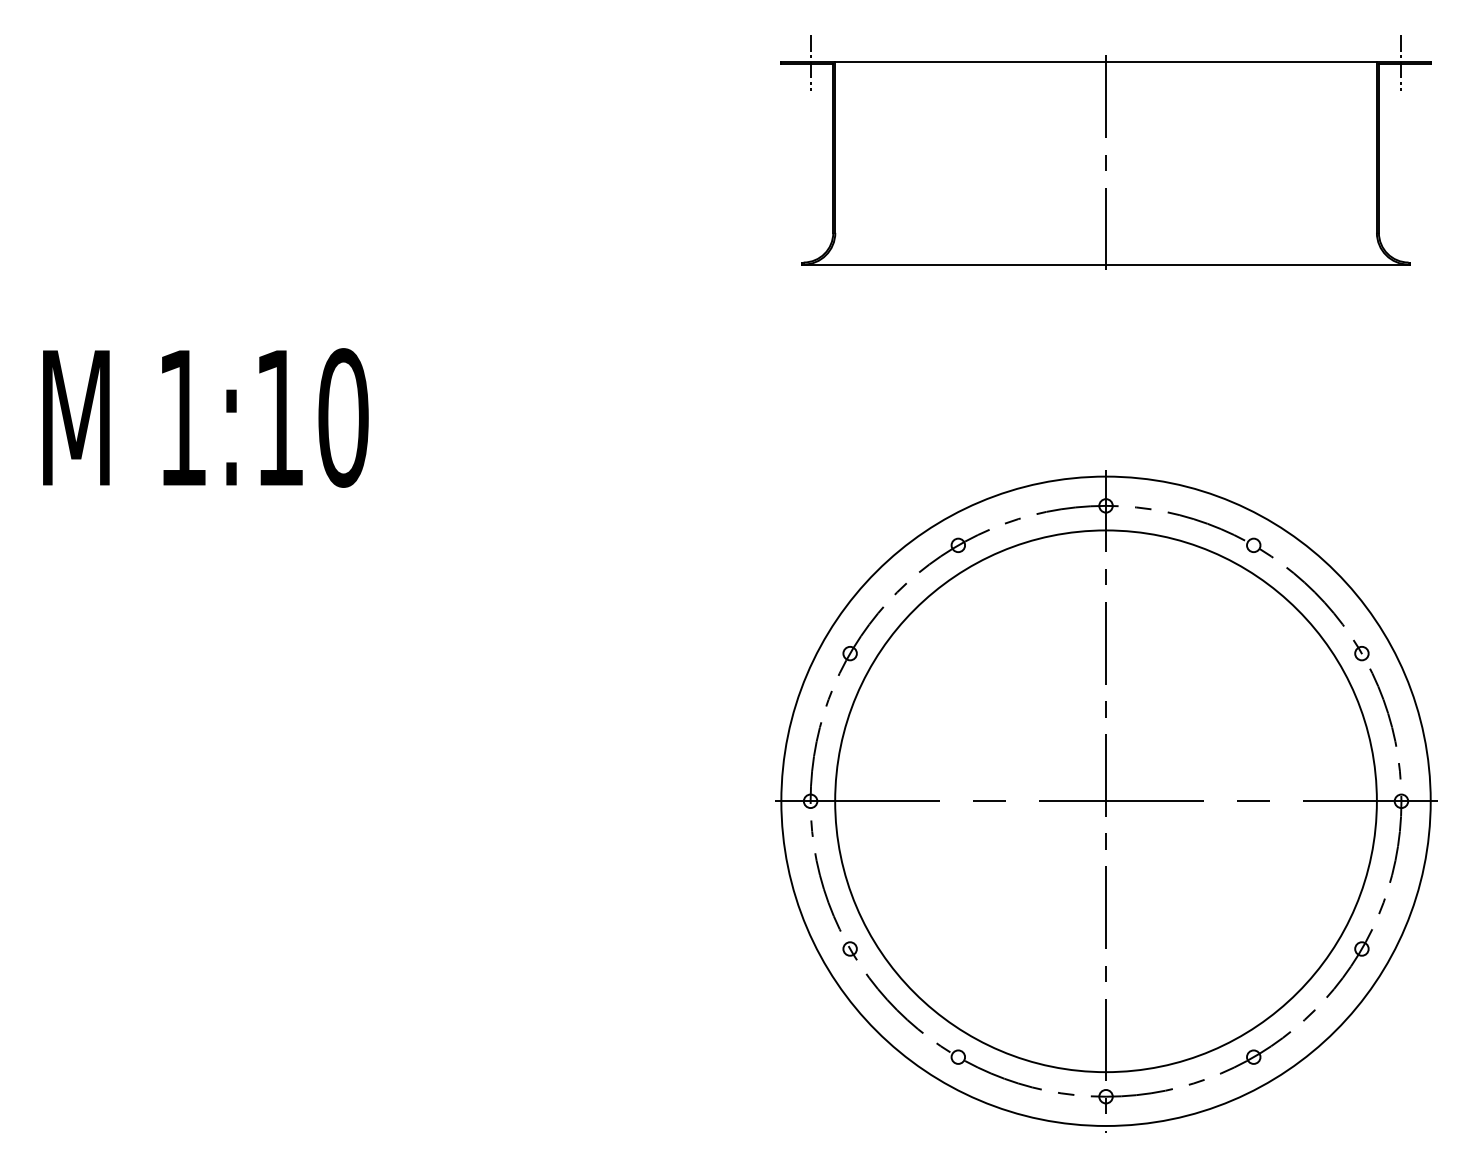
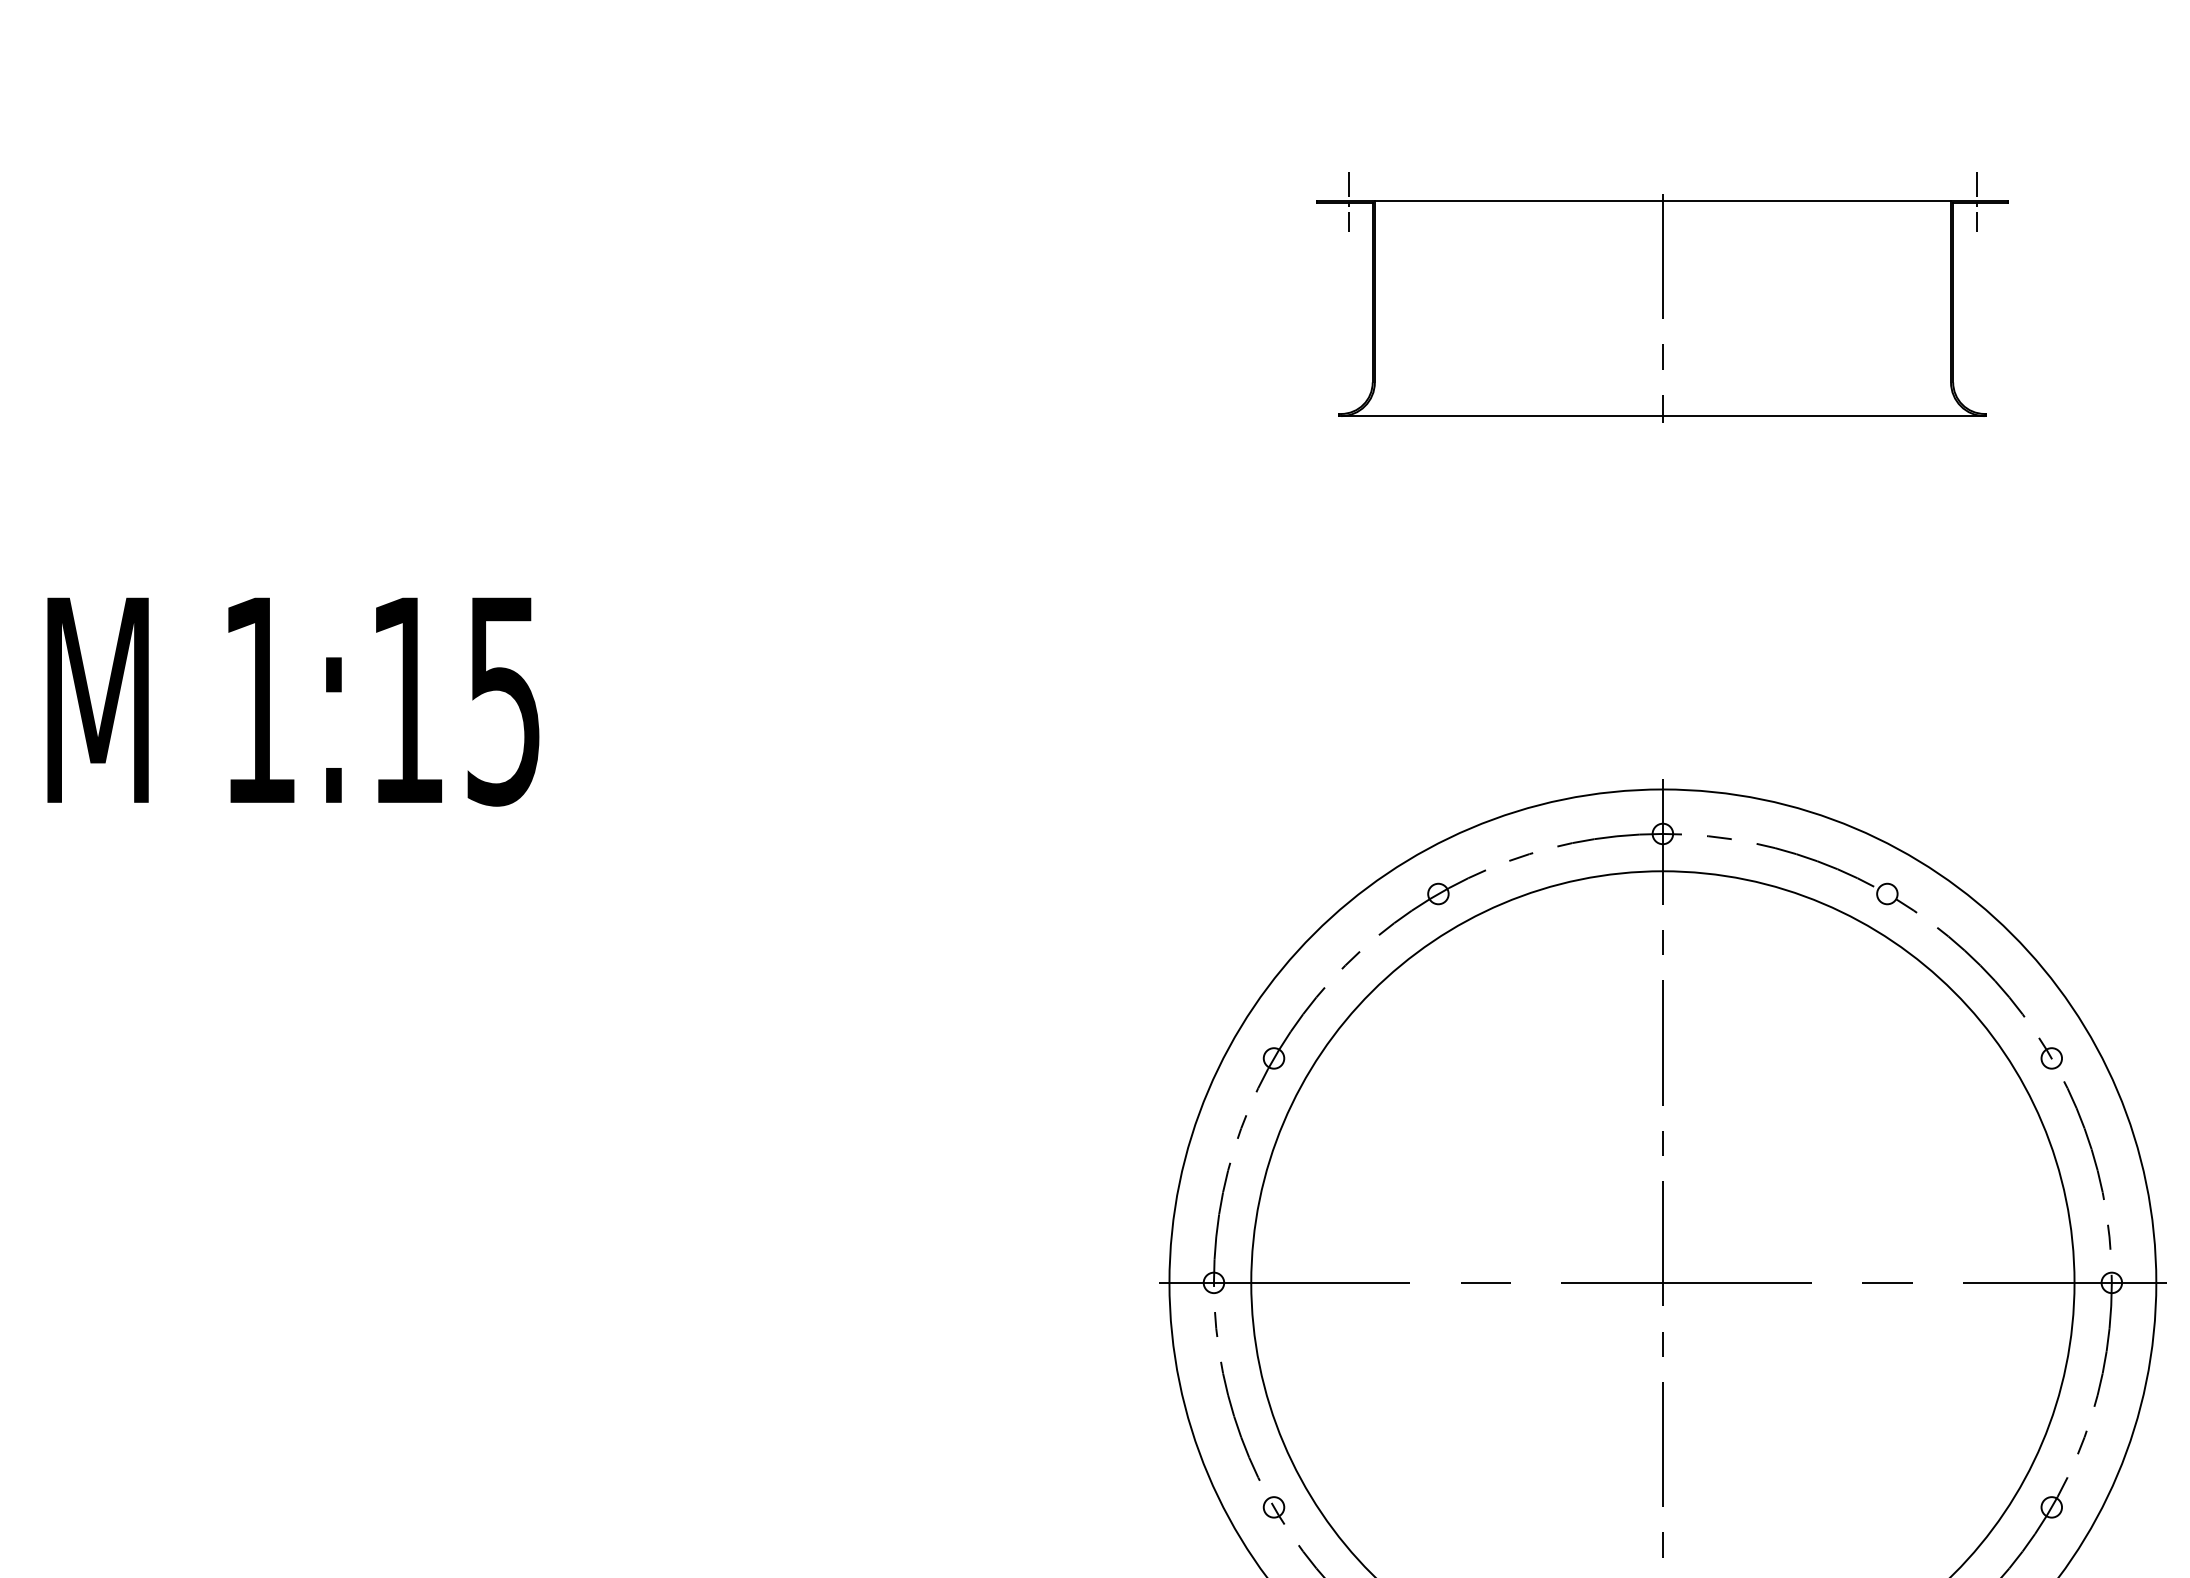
part: (1105, 152) -> (1662, 296), size x0.7
text: (343, 417) -> (504, 699), 1:10 -> 1:15

